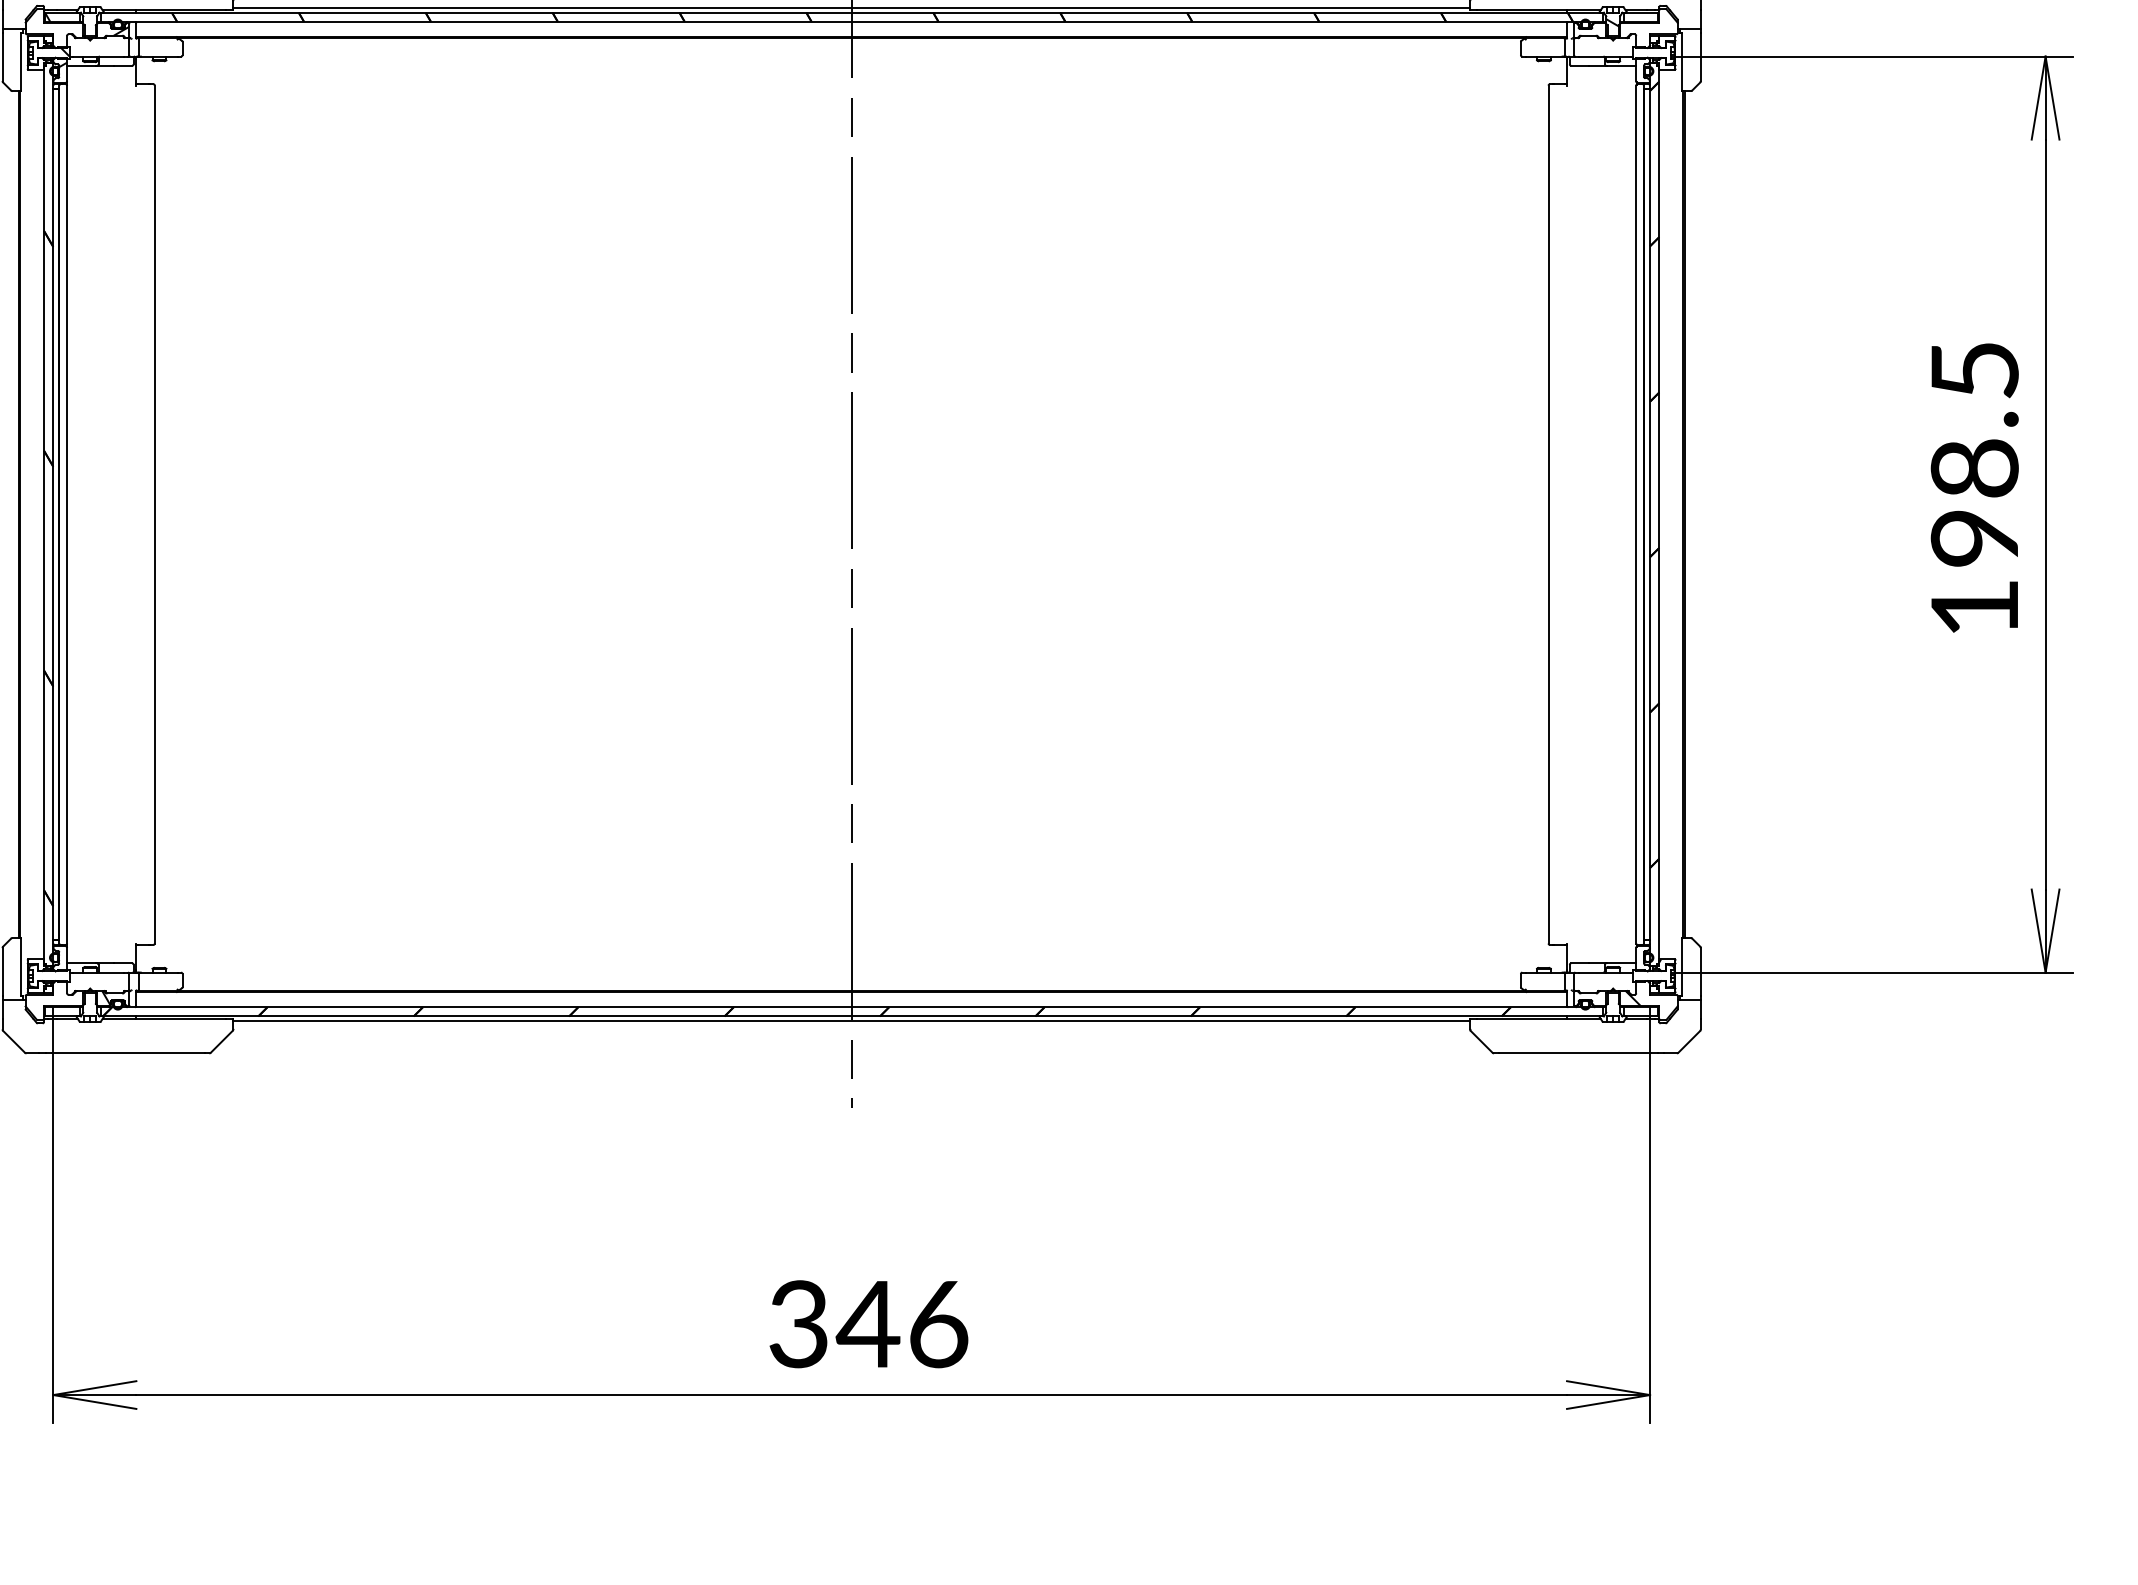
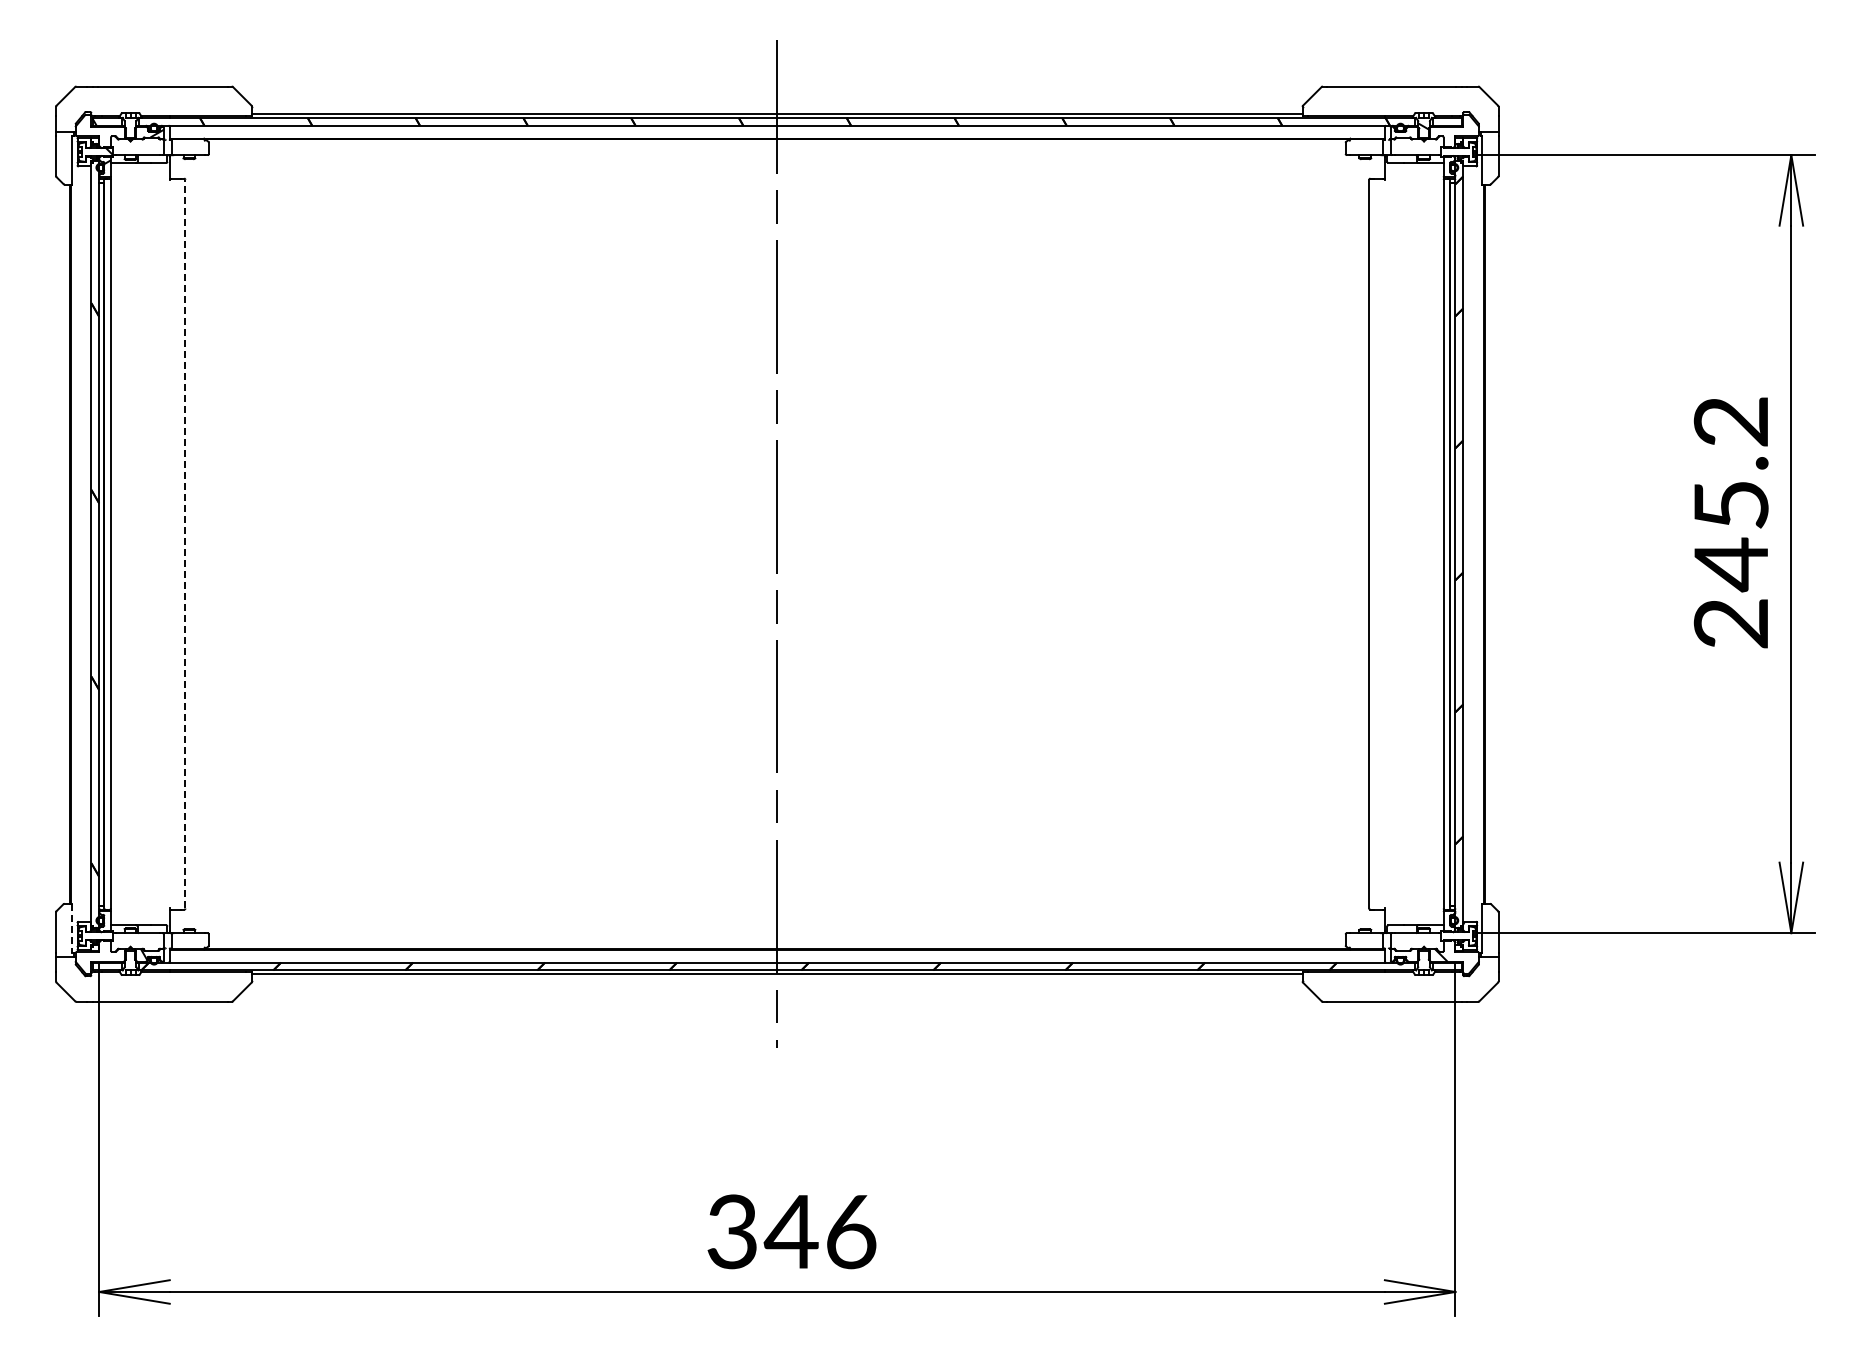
text: (1973, 489) -> (1730, 522), 198.5 -> 245.2
line: (154, 513) -> (185, 543), solid -> dashed
line: (21, 967) -> (72, 928), solid -> dashed

